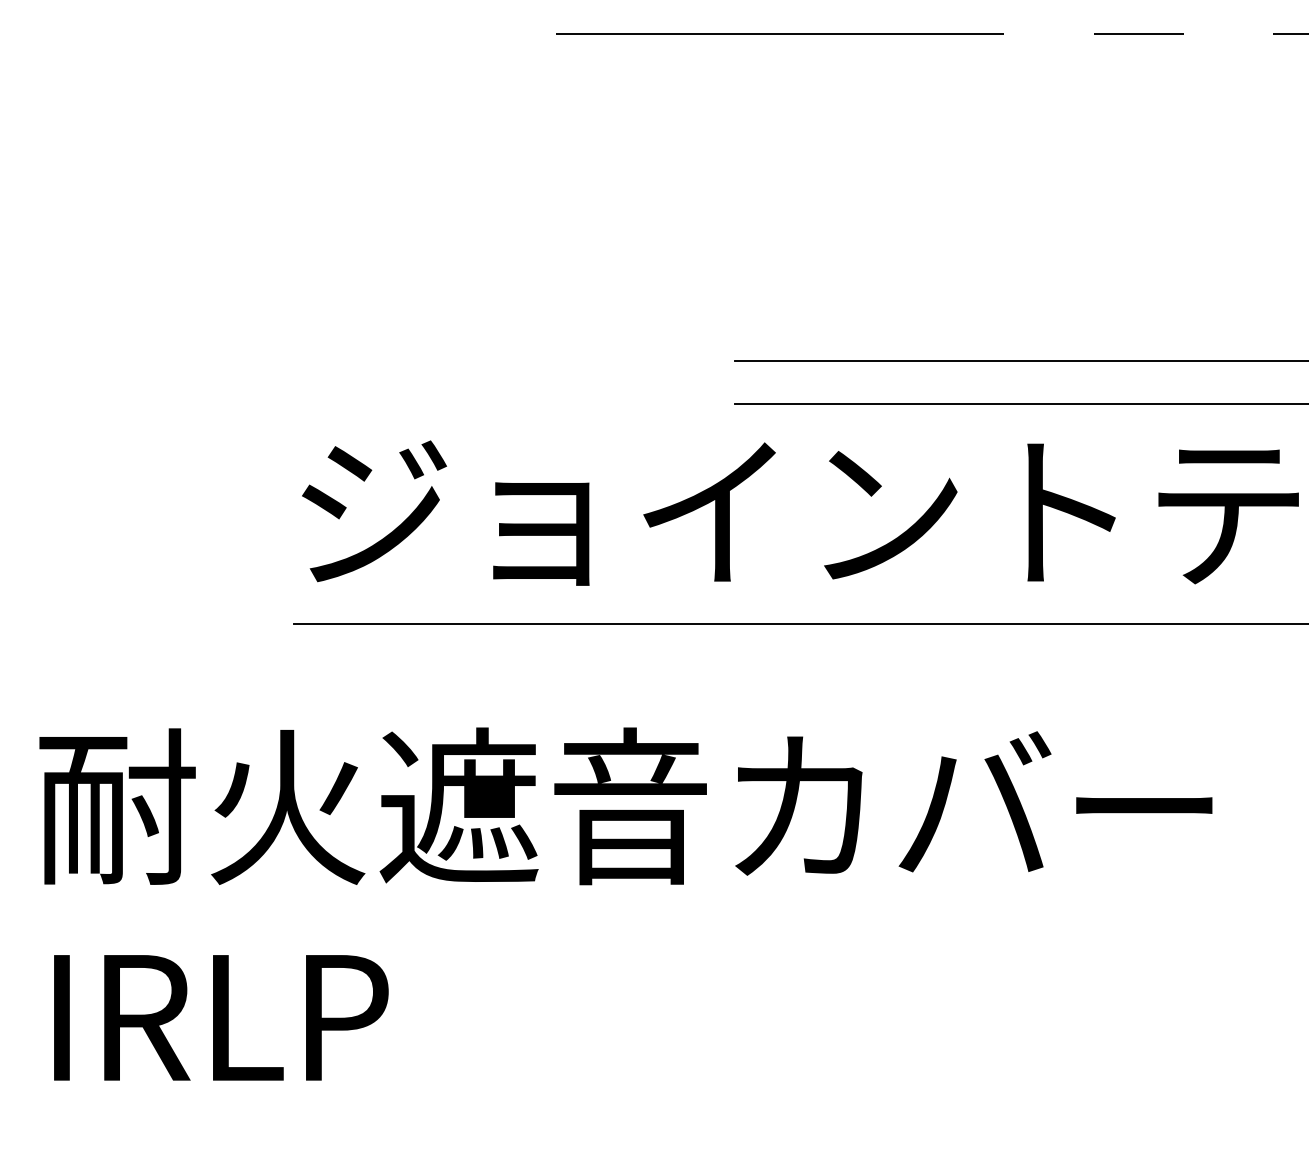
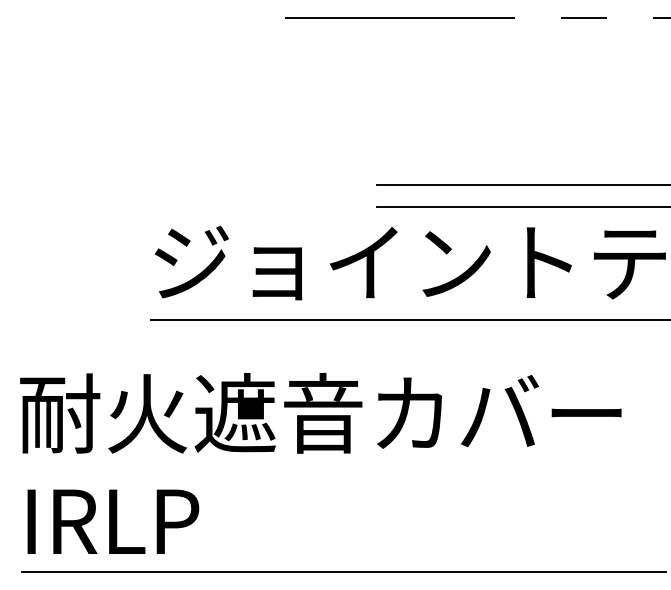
line: (670, 1116) -> (343, 572), added

